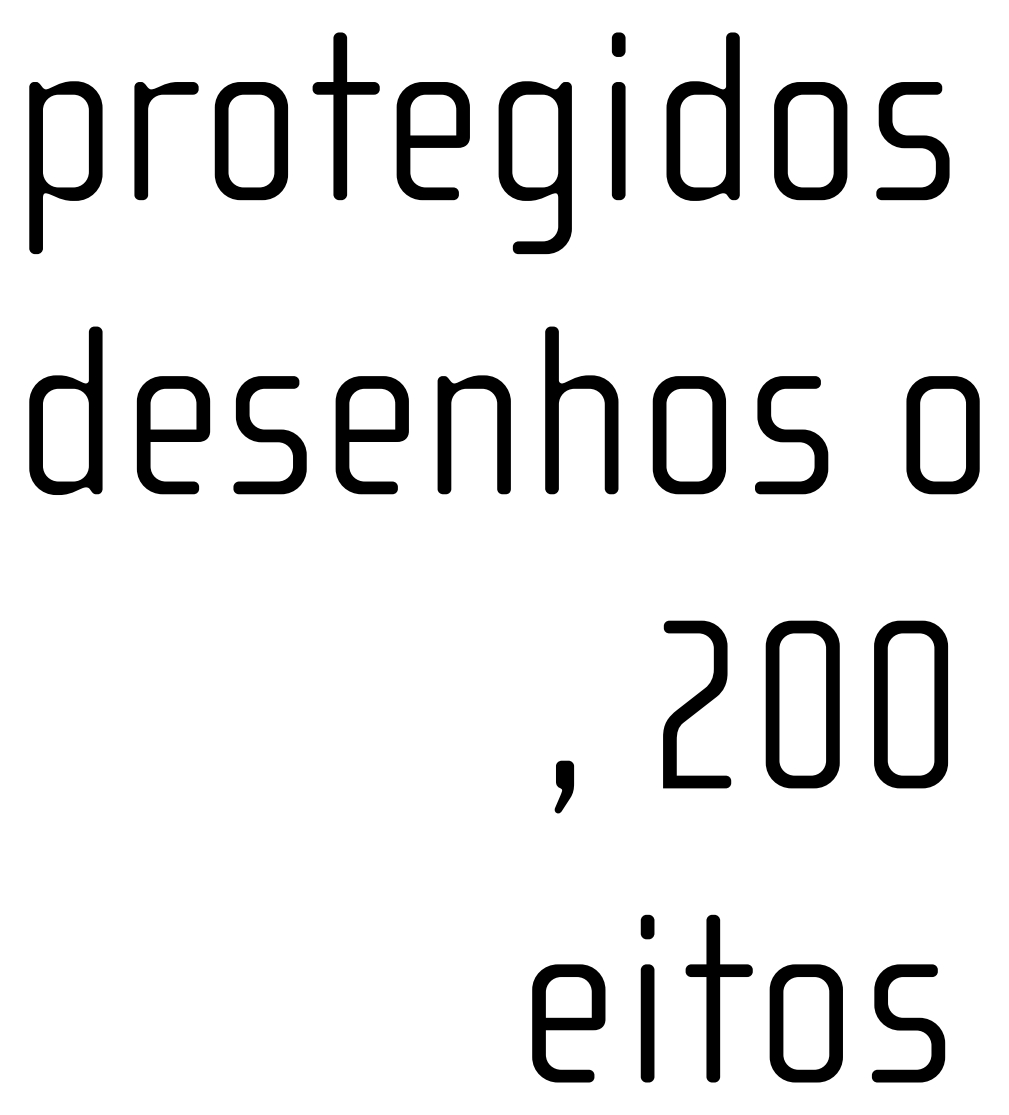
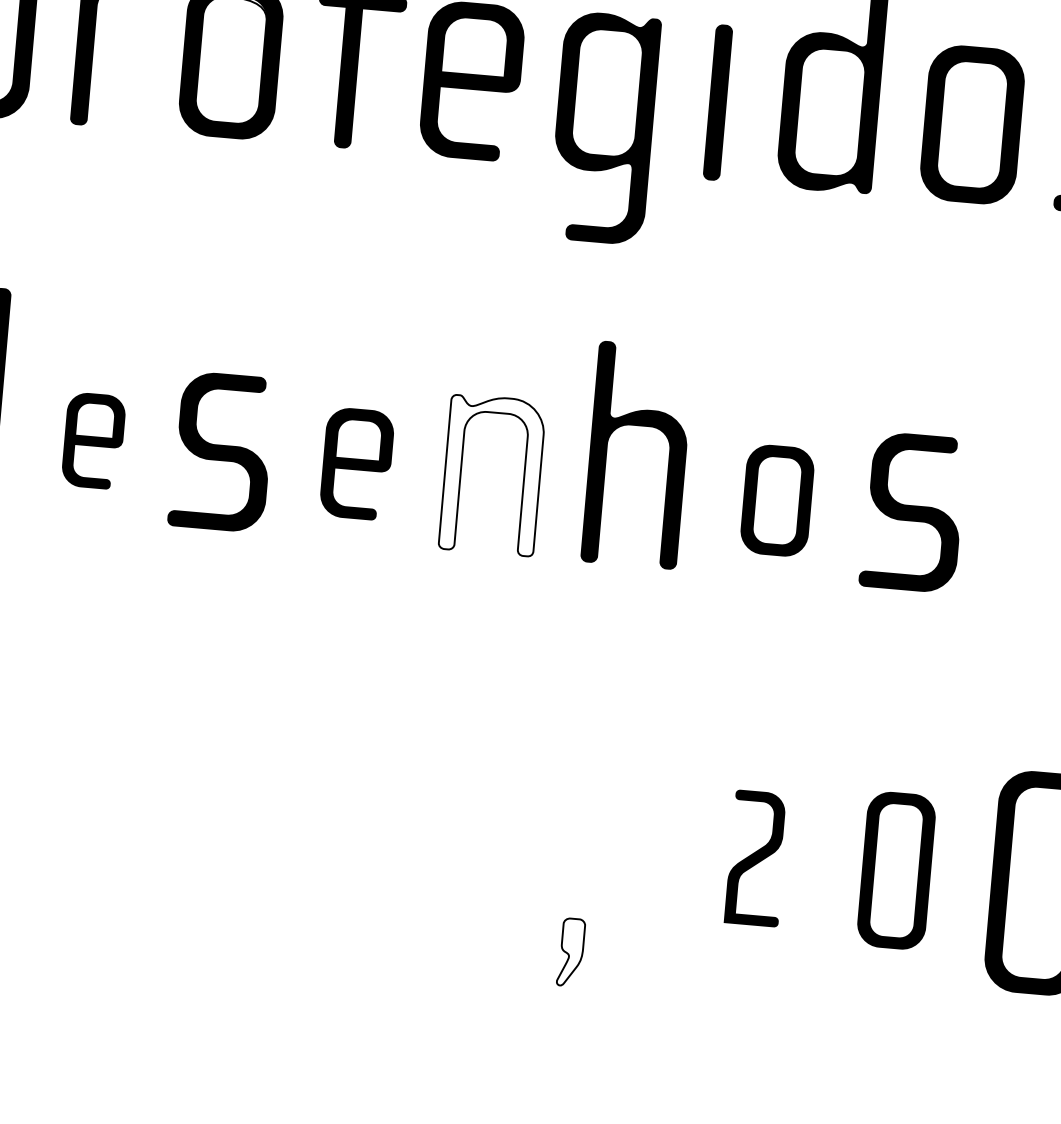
fill: (473, 434) -> (491, 474), removed
part: (173, 435) -> (93, 441), size x0.6
part: (371, 435) -> (356, 464), size x0.7
part: (688, 435) -> (776, 500), size x0.7
part: (697, 704) -> (757, 858), size x0.6
part: (802, 704) -> (896, 870), size x0.7
fill: (564, 786) -> (571, 951), removed

